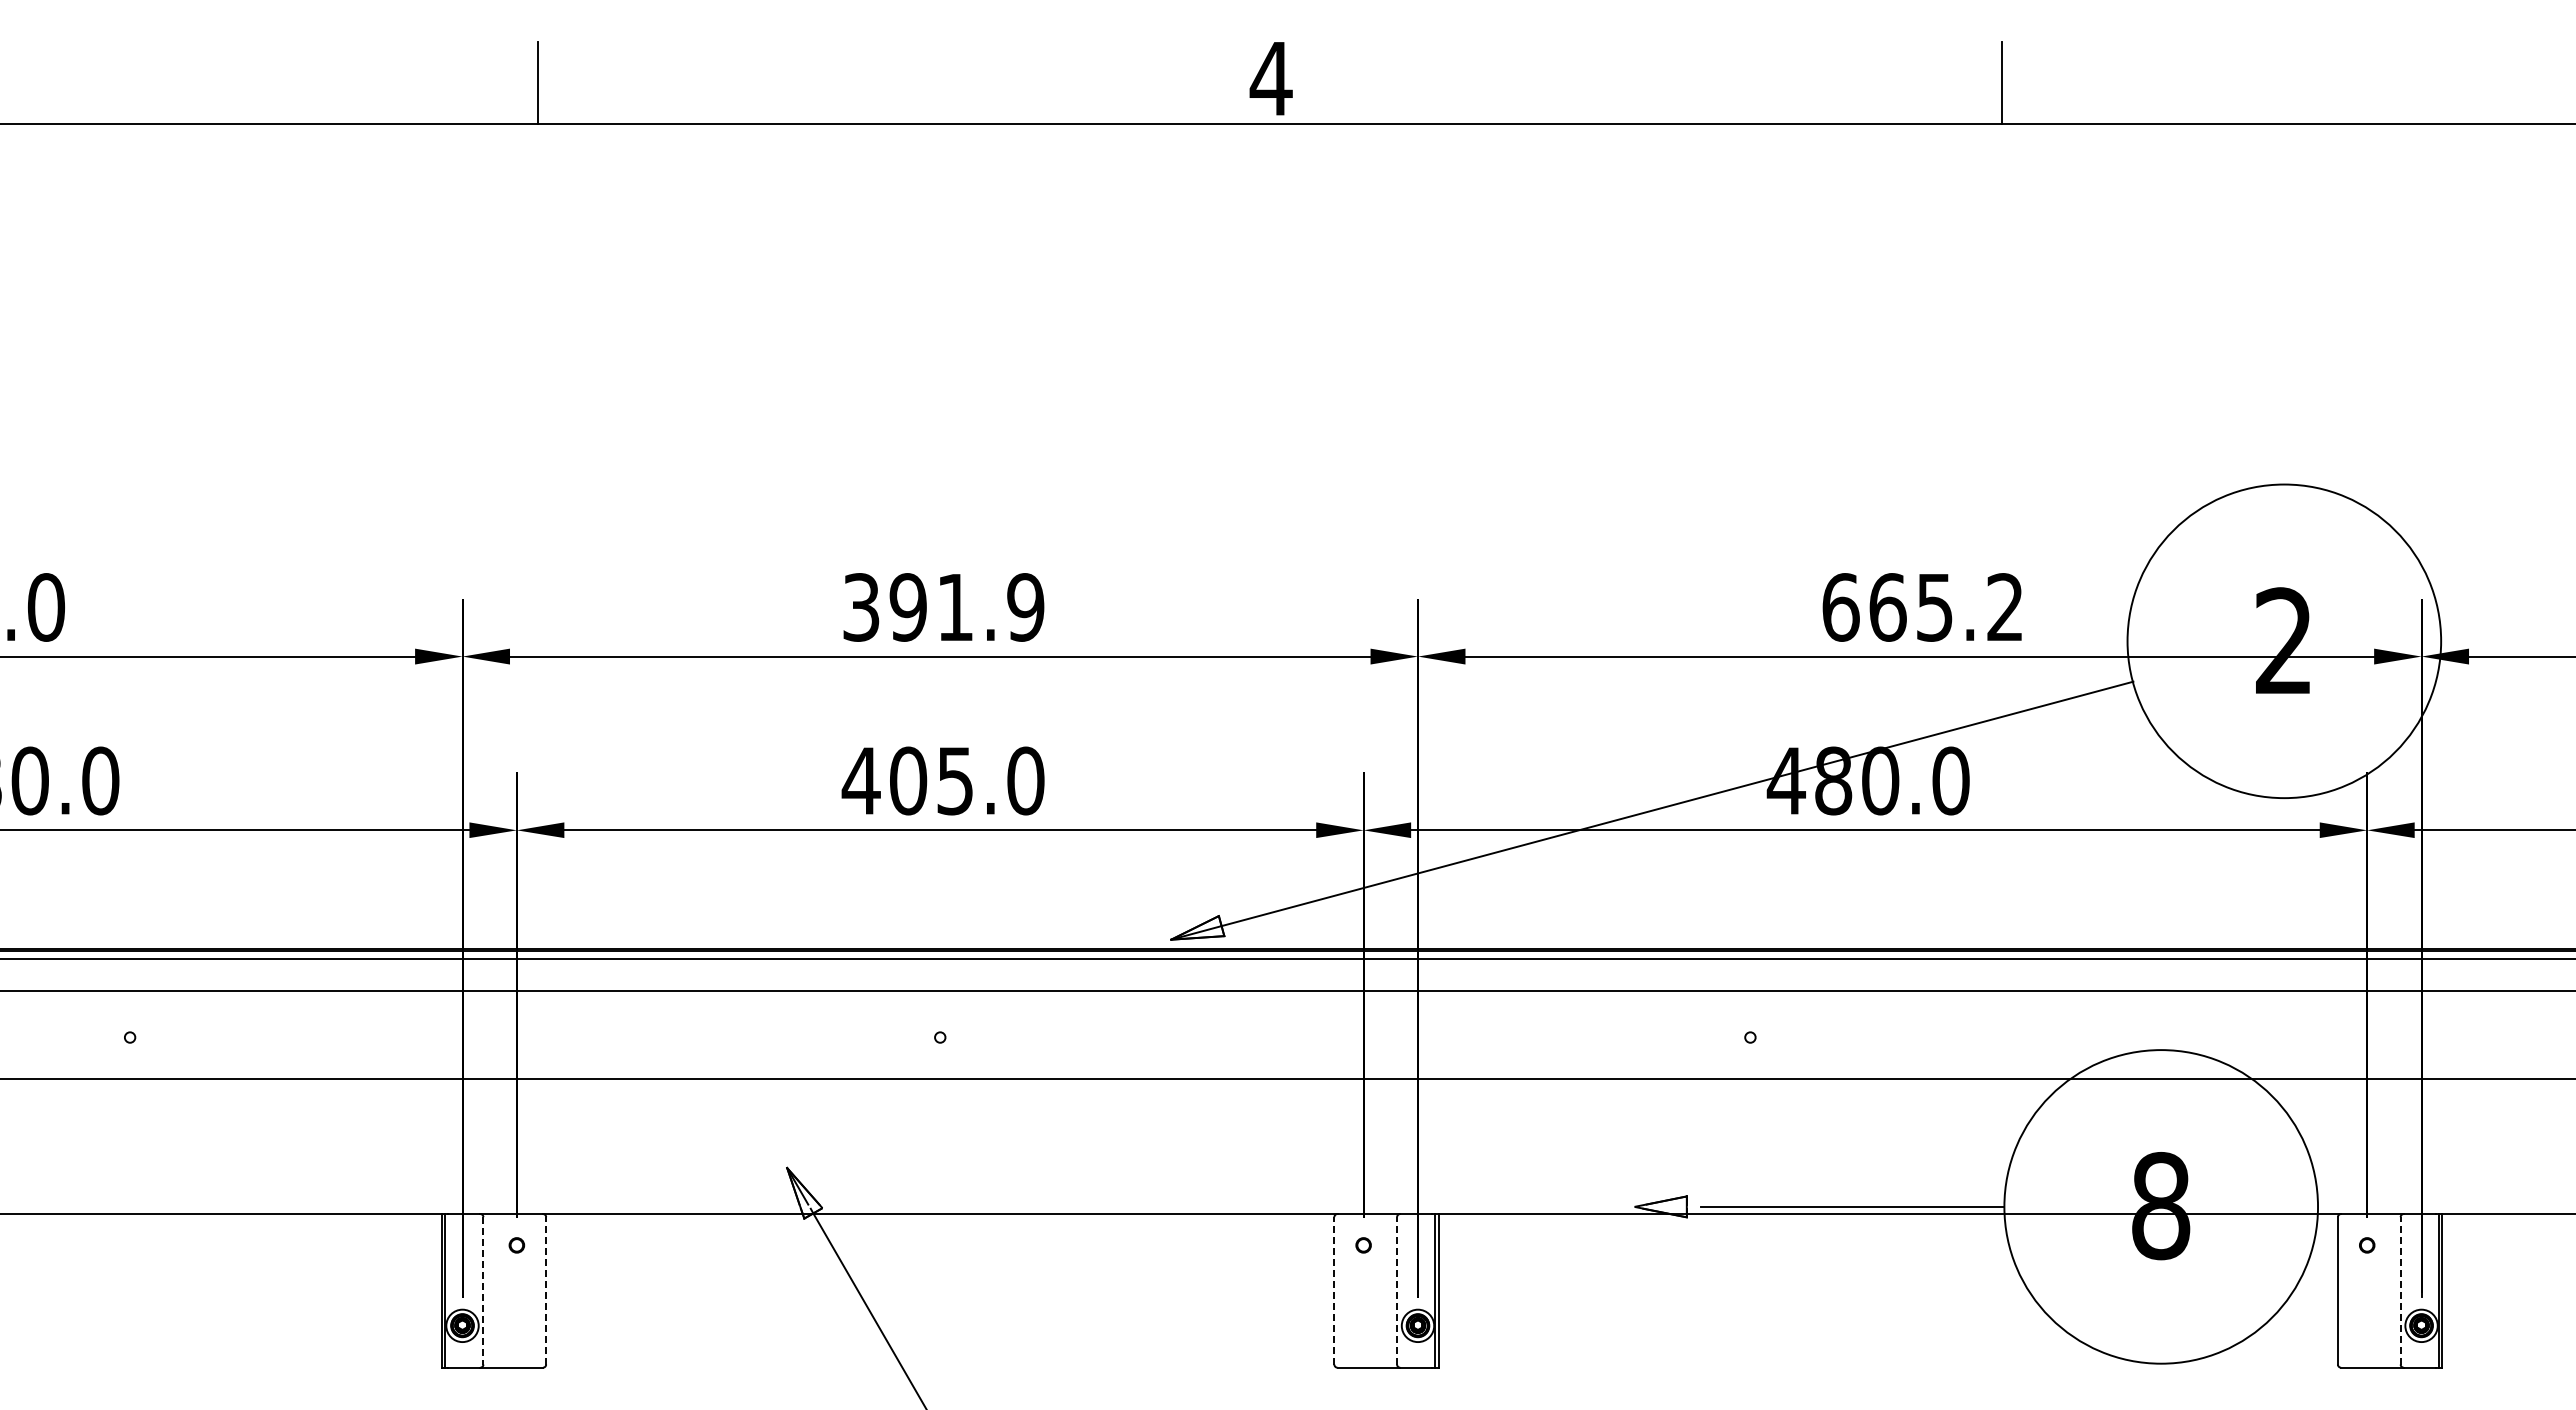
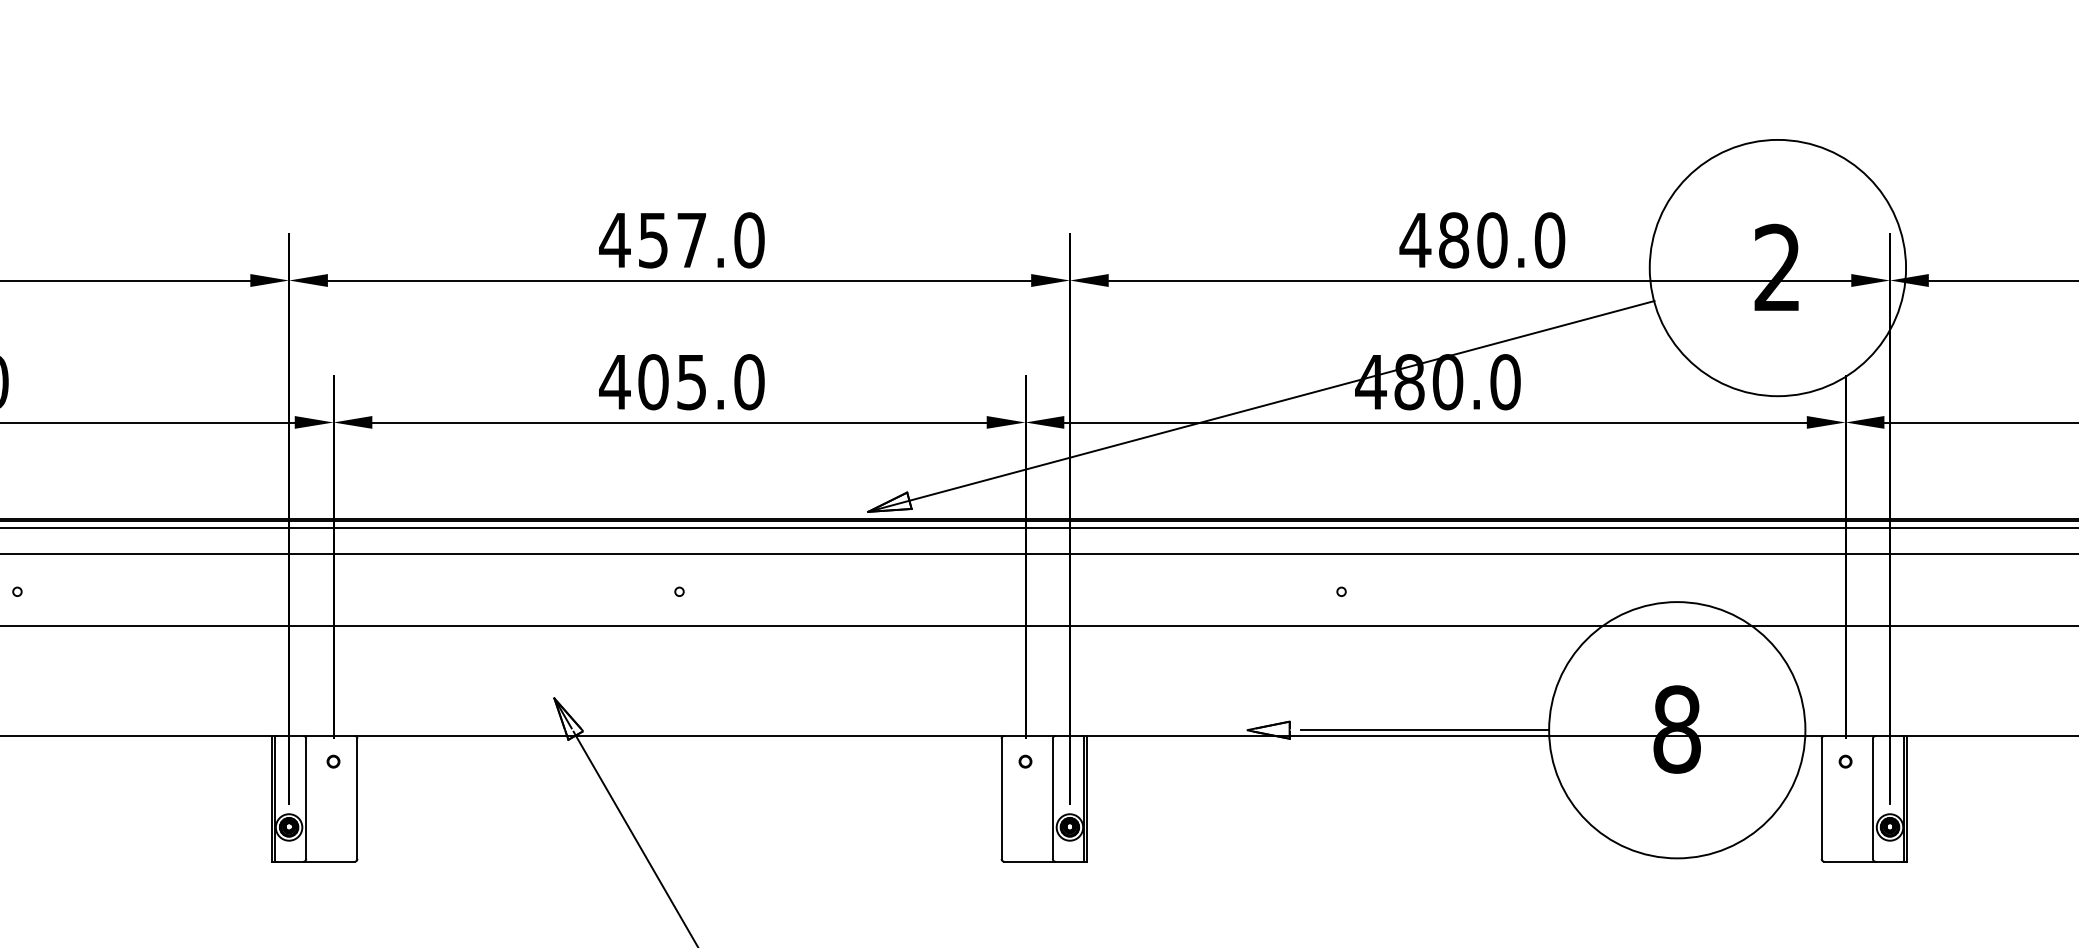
text: (942, 607) -> (681, 240), 391.9 -> 457.0
text: (1922, 607) -> (1482, 240), 665.2 -> 480.0
line: (483, 1290) -> (306, 798), dashed -> solid
line: (546, 1290) -> (357, 798), dashed -> solid
line: (1334, 1290) -> (1001, 798), dashed -> solid
line: (1397, 1290) -> (1053, 798), dashed -> solid
line: (2400, 1290) -> (1872, 798), dashed -> solid

